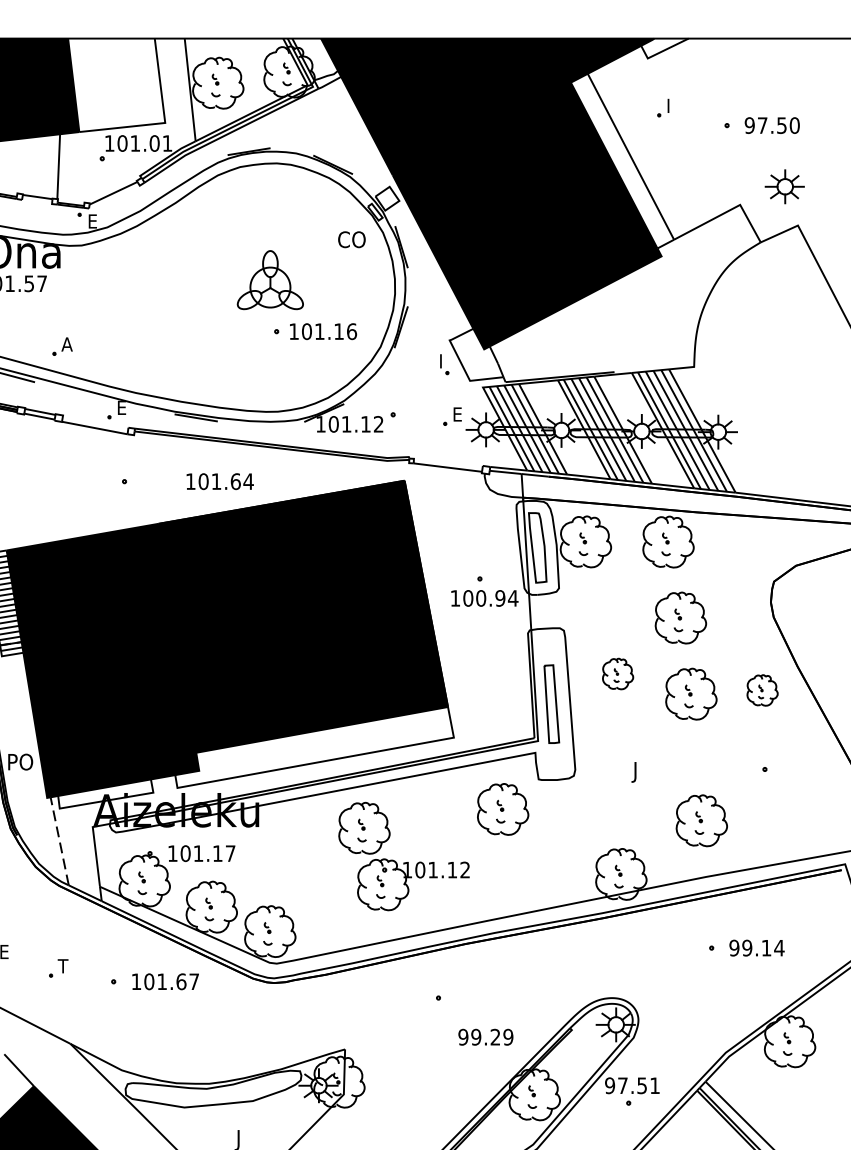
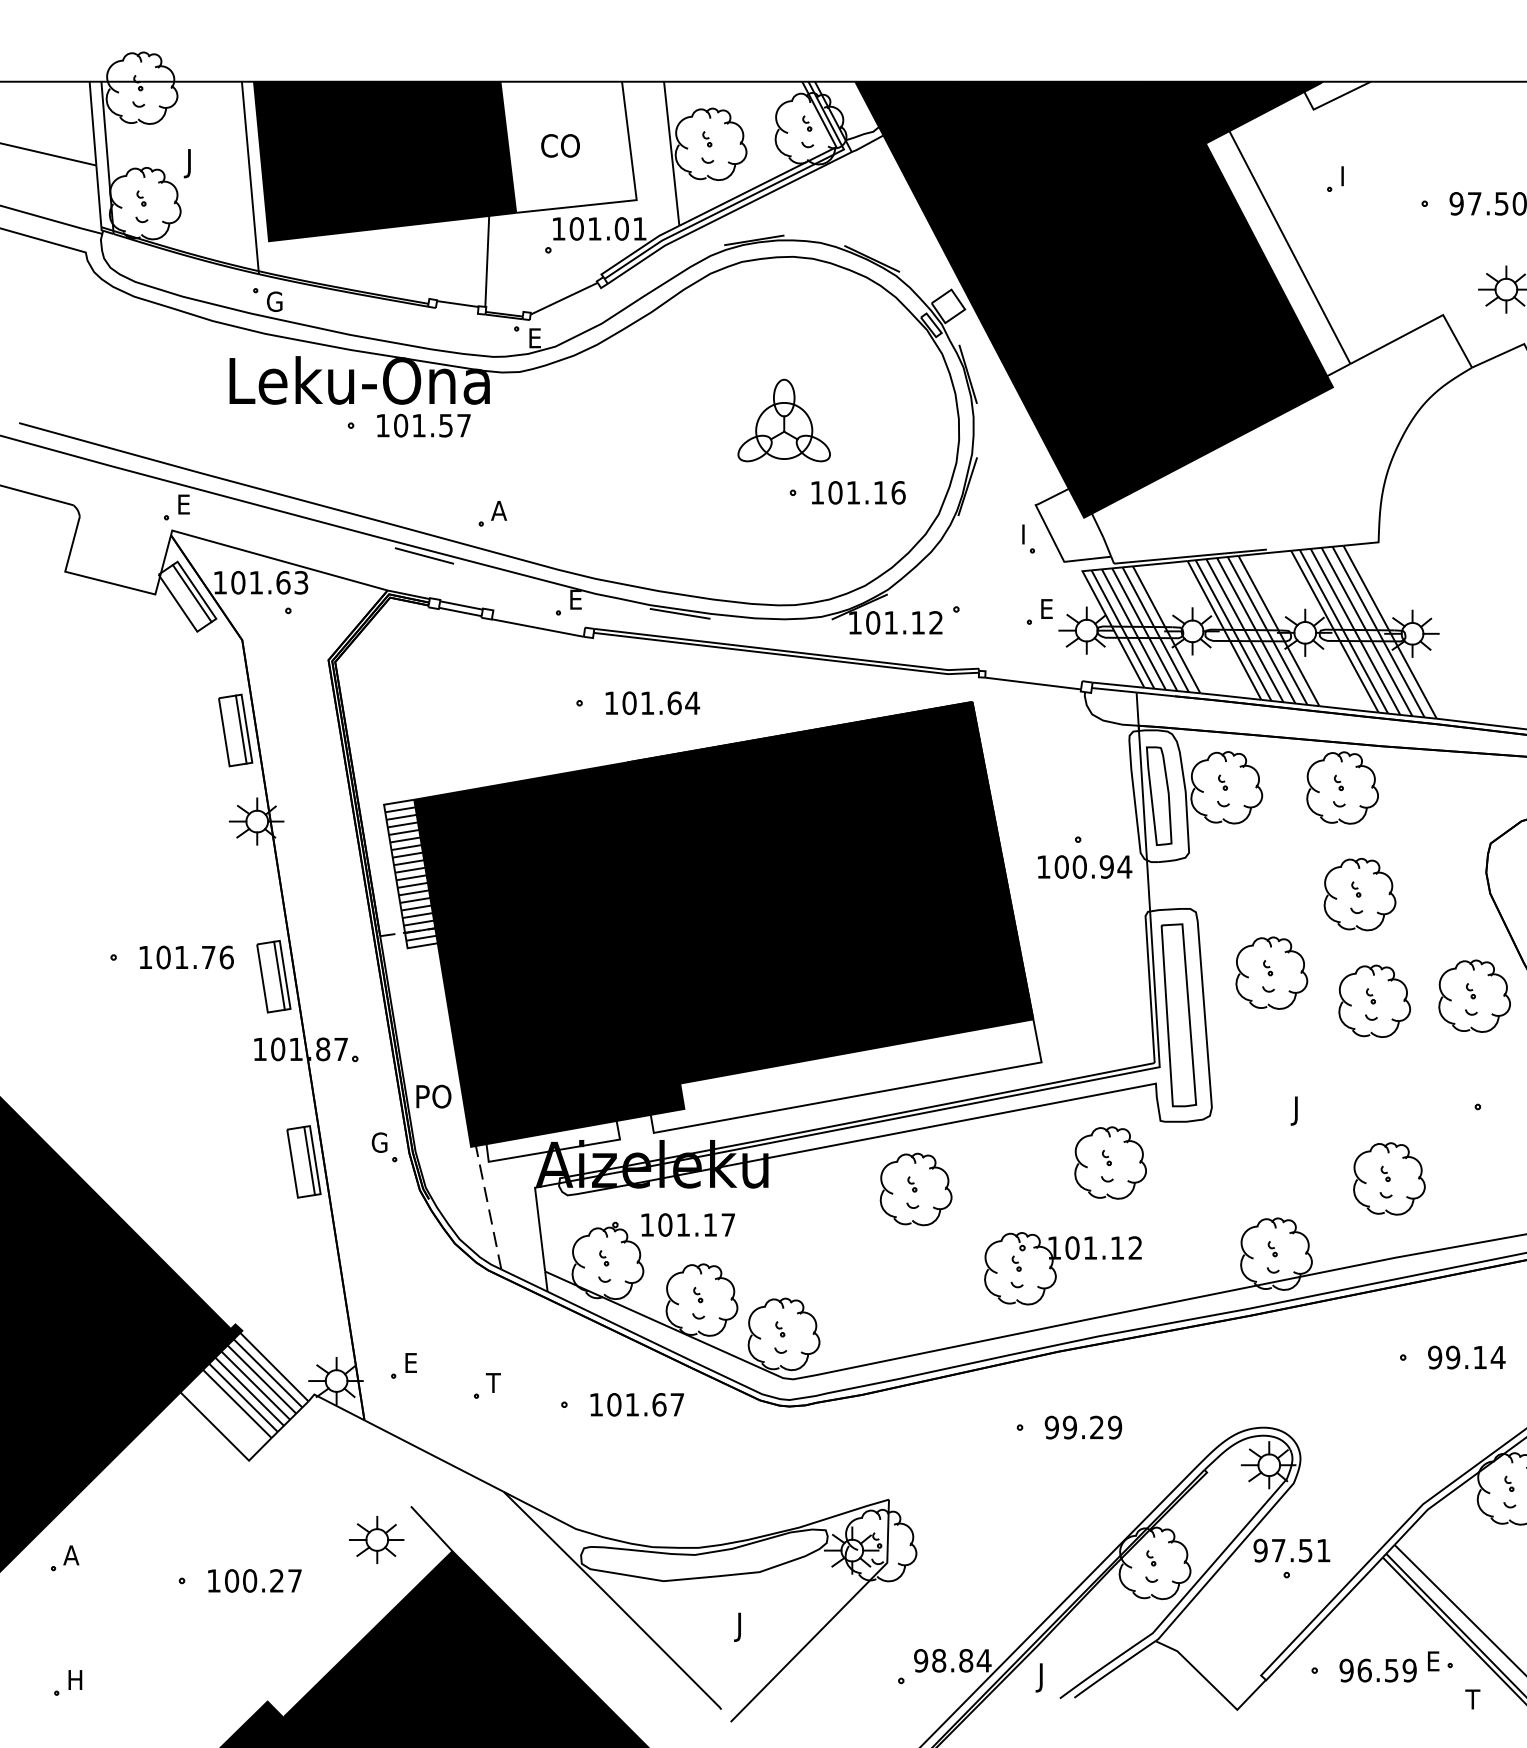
text: (351, 239) -> (560, 145), moved
text: (219, 481) -> (652, 703), moved
part: (617, 673) -> (1271, 972), size x1.67
part: (762, 690) -> (1474, 995), size x1.67
part: (551, 704) -> (1178, 1015), size x1.67
part: (408, 886) -> (1055, 1270), moved
text: (485, 1037) -> (1083, 1427), moved

